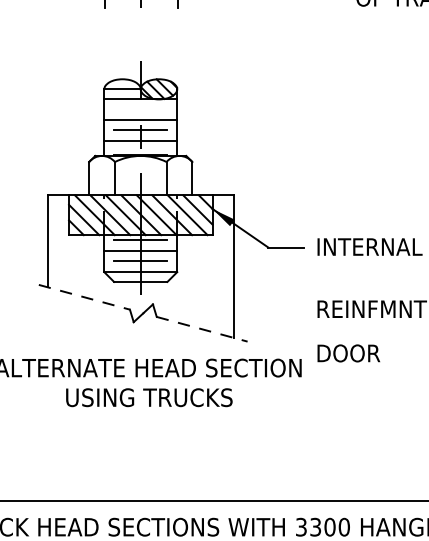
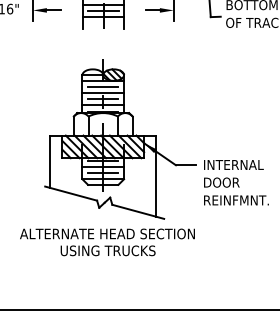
line: (141, 109) -> (103, 86), added
line: (85, 297) -> (71, 193), dashed -> solid
line: (202, 328) -> (138, 211), dashed -> solid
text: (348, 353) -> (221, 182), moved

